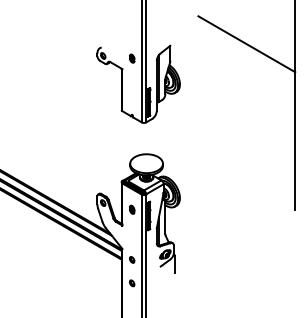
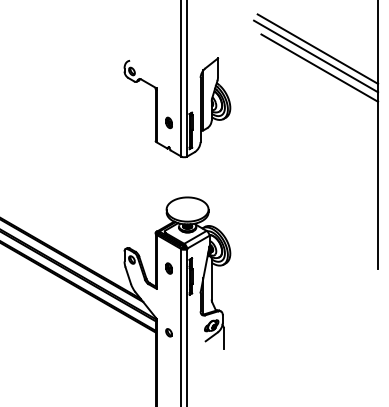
line: (247, 38) -> (317, 48), added
line: (249, 52) -> (319, 67), added
part: (131, 58) -> (168, 122), moved
part: (131, 283) -> (168, 362), removed

